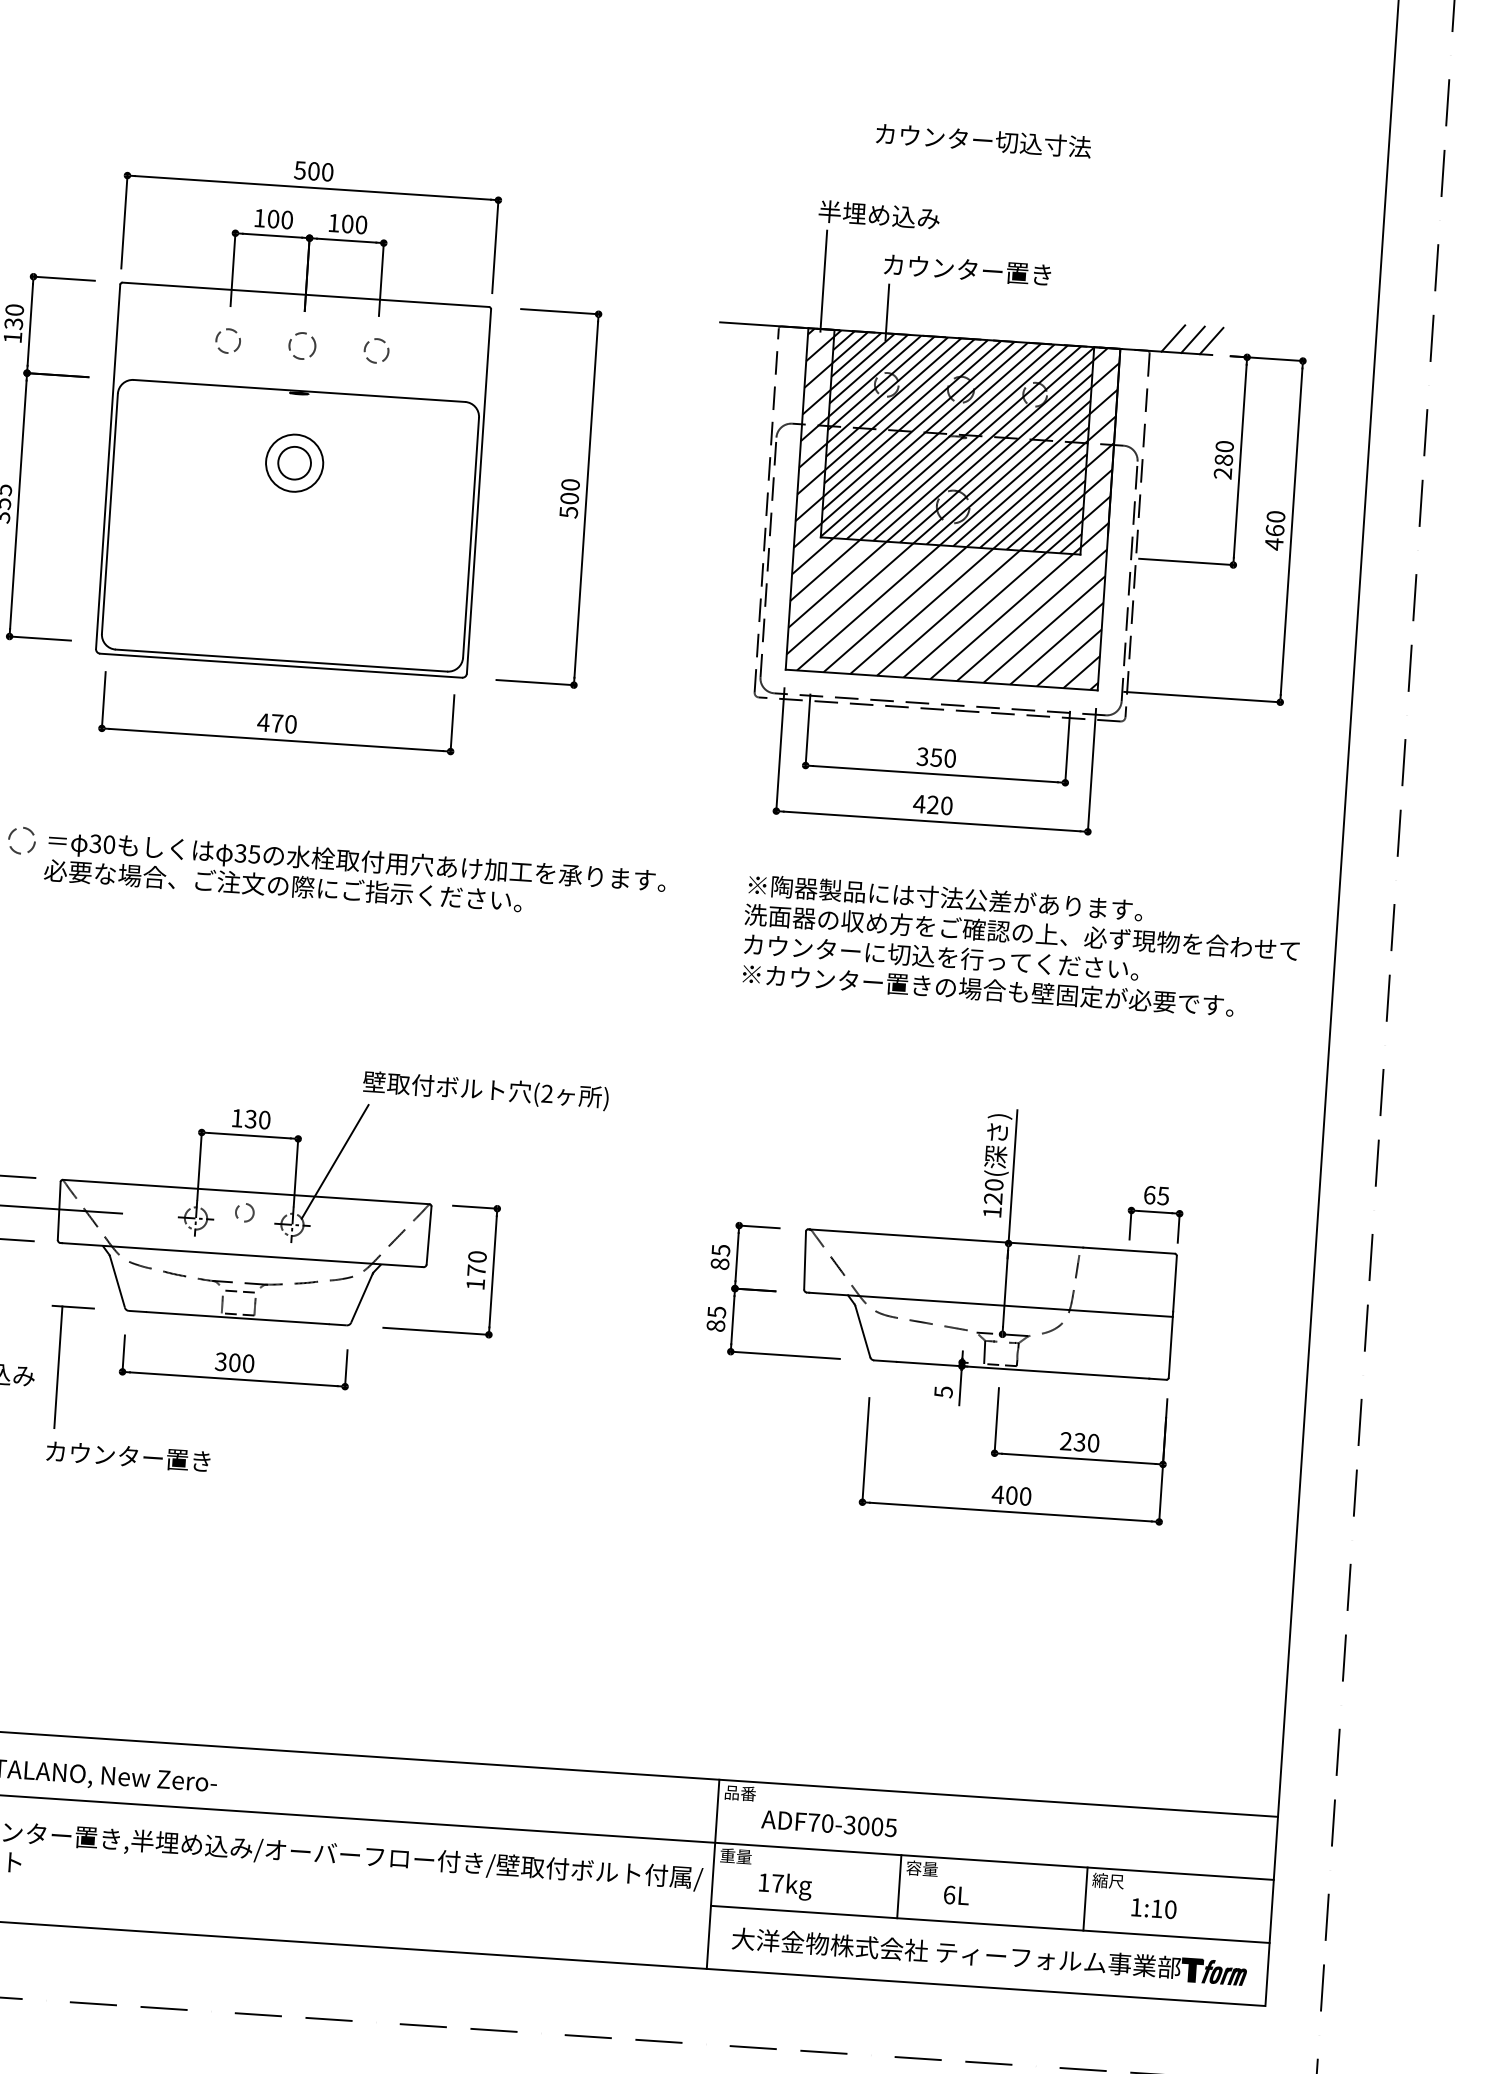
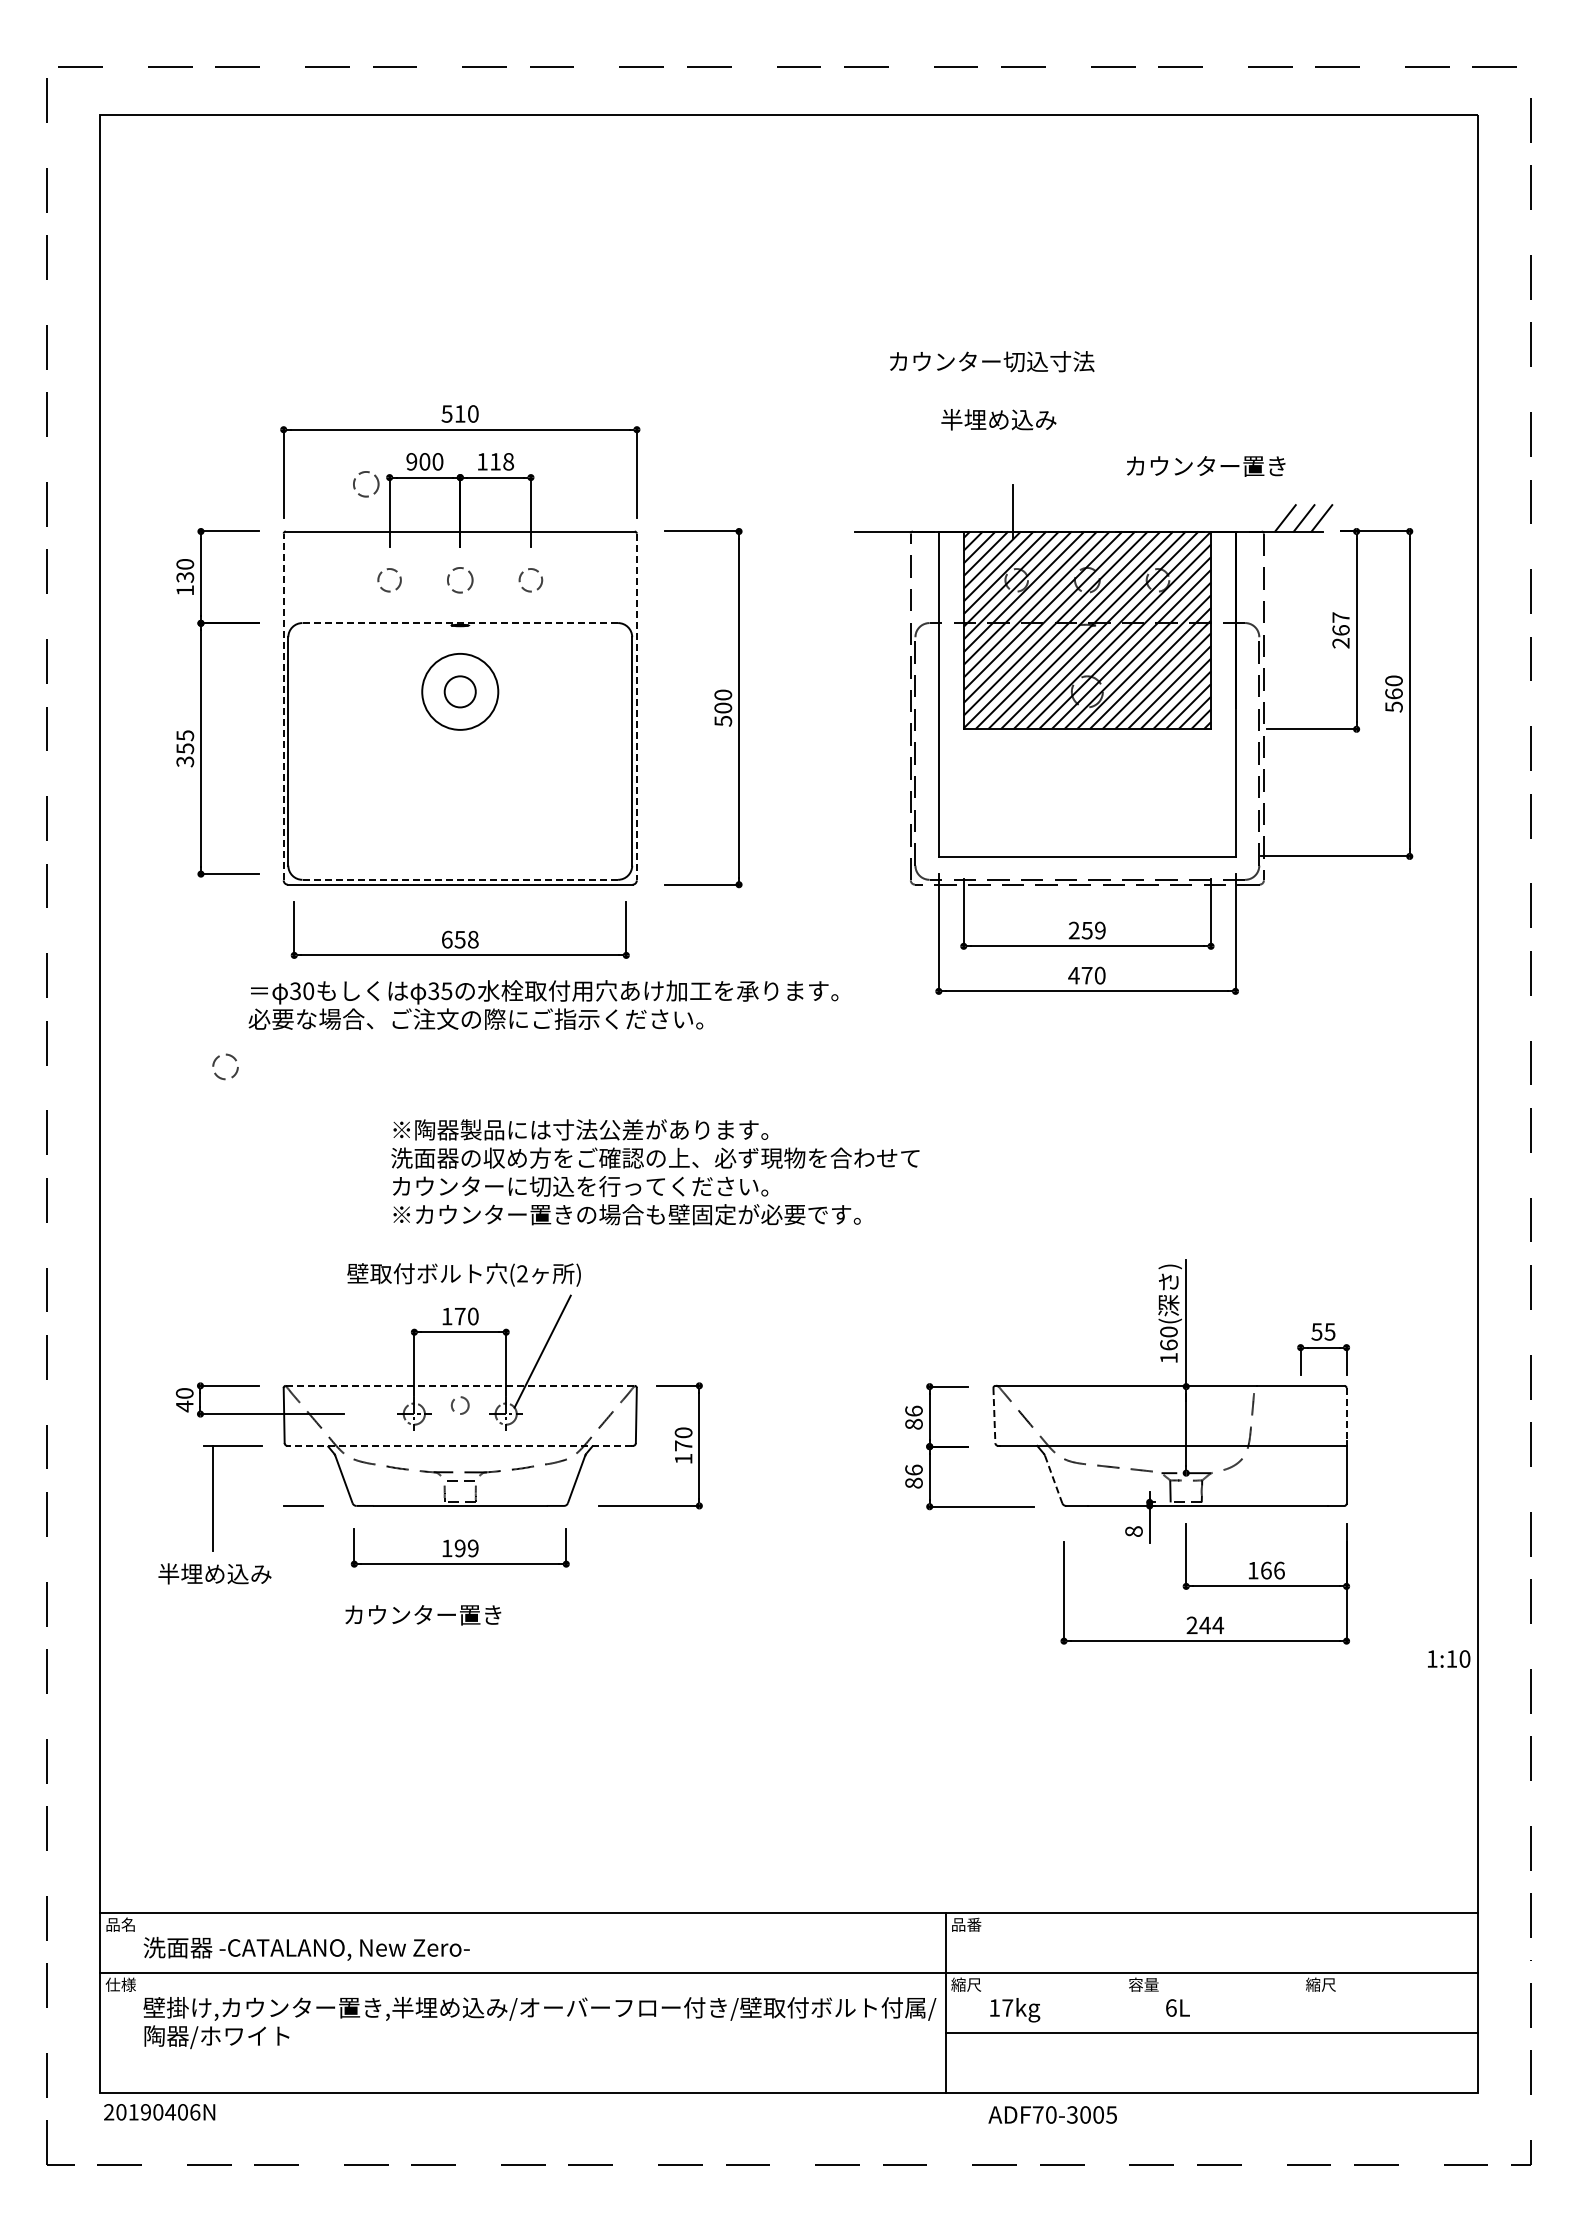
text: (984, 140) -> (992, 361), moved
text: (314, 170) -> (460, 413), 500 -> 510
text: (259, 217) -> (411, 461), 100 -> 900
text: (355, 224) -> (502, 461), 100 -> 118
circle: (210, 238) -> (366, 484), added
text: (968, 270) -> (1206, 466), moved
line: (823, 280) -> (950, 485), removed
line: (299, 391) -> (460, 623), solid -> dashed
text: (1223, 452) -> (1340, 623), 280 -> 267
circle: (294, 462) -> (460, 691), size x1.4
line: (107, 466) -> (283, 706), solid -> dashed
line: (478, 491) -> (636, 707), solid -> dashed
hatch: (952, 508) -> (1086, 693), removed
text: (1273, 544) -> (1393, 707), 460 -> 560
line: (281, 660) -> (460, 879), solid -> dashed
text: (276, 723) -> (459, 939), 470 -> 658
text: (935, 757) -> (1086, 930), 350 -> 259
text: (932, 804) -> (1086, 975), 420 -> 470
text: (355, 875) -> (543, 1004), moved
text: (1021, 947) -> (655, 1172), moved
text: (485, 1090) -> (463, 1274), moved
text: (250, 1119) -> (459, 1316), 130 -> 170
line: (246, 1191) -> (460, 1385), solid -> dashed
text: (1149, 1194) -> (1316, 1331), 65 -> 55
text: (992, 1197) -> (1168, 1344), 120( -> 160(
text: (720, 1249) -> (913, 1410), 85 -> 86
line: (241, 1254) -> (459, 1445), solid -> dashed
line: (805, 1260) -> (994, 1415), solid -> dashed
line: (1174, 1283) -> (1346, 1414), solid -> dashed
text: (716, 1311) -> (913, 1469), 85 -> 86
line: (862, 1331) -> (1053, 1479), solid -> dashed
text: (234, 1362) -> (459, 1548), 300 -> 199
line: (58, 1366) -> (293, 1563), removed
text: (943, 1391) -> (1133, 1531), 5 -> 8
text: (1078, 1442) -> (1265, 1570), 230 -> 166
text: (128, 1457) -> (423, 1615), moved
text: (1012, 1495) -> (1205, 1625), 400 -> 244
text: (829, 1823) -> (1052, 2114), moved
text: (736, 1856) -> (966, 1984), 重量 -> 縮尺
line: (899, 1886) -> (1123, 2003), removed
line: (1085, 1899) -> (1300, 2003), removed
text: (1154, 1908) -> (1449, 1658), moved
part: (989, 1956) -> (1213, 2063), removed

